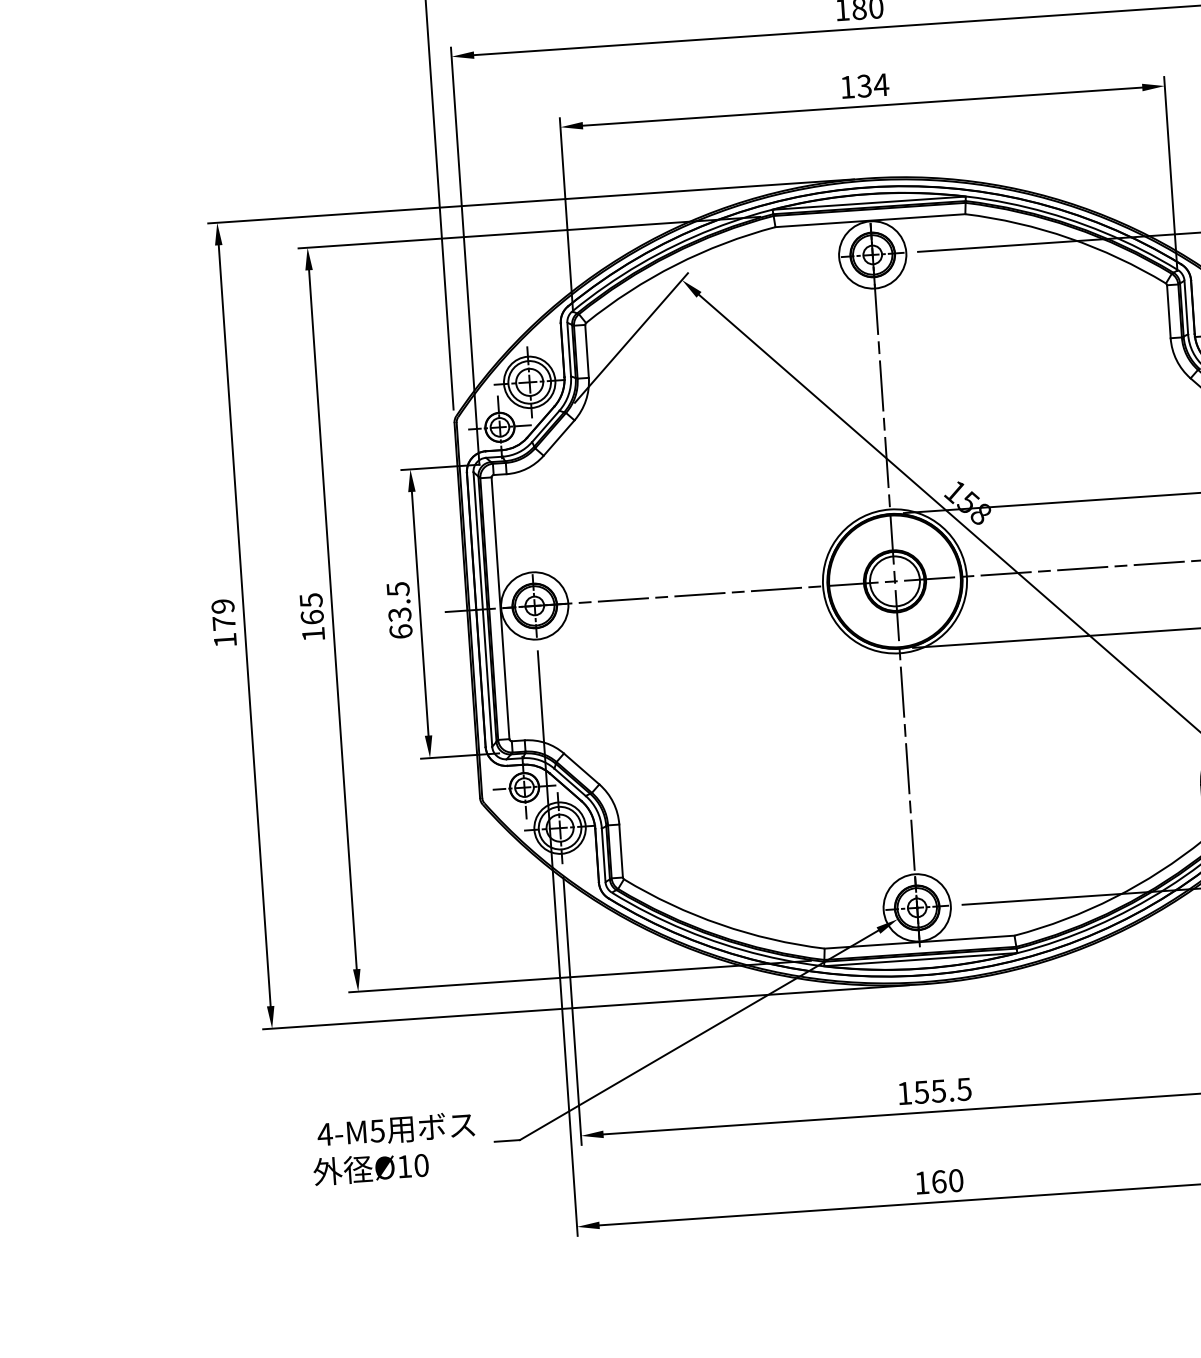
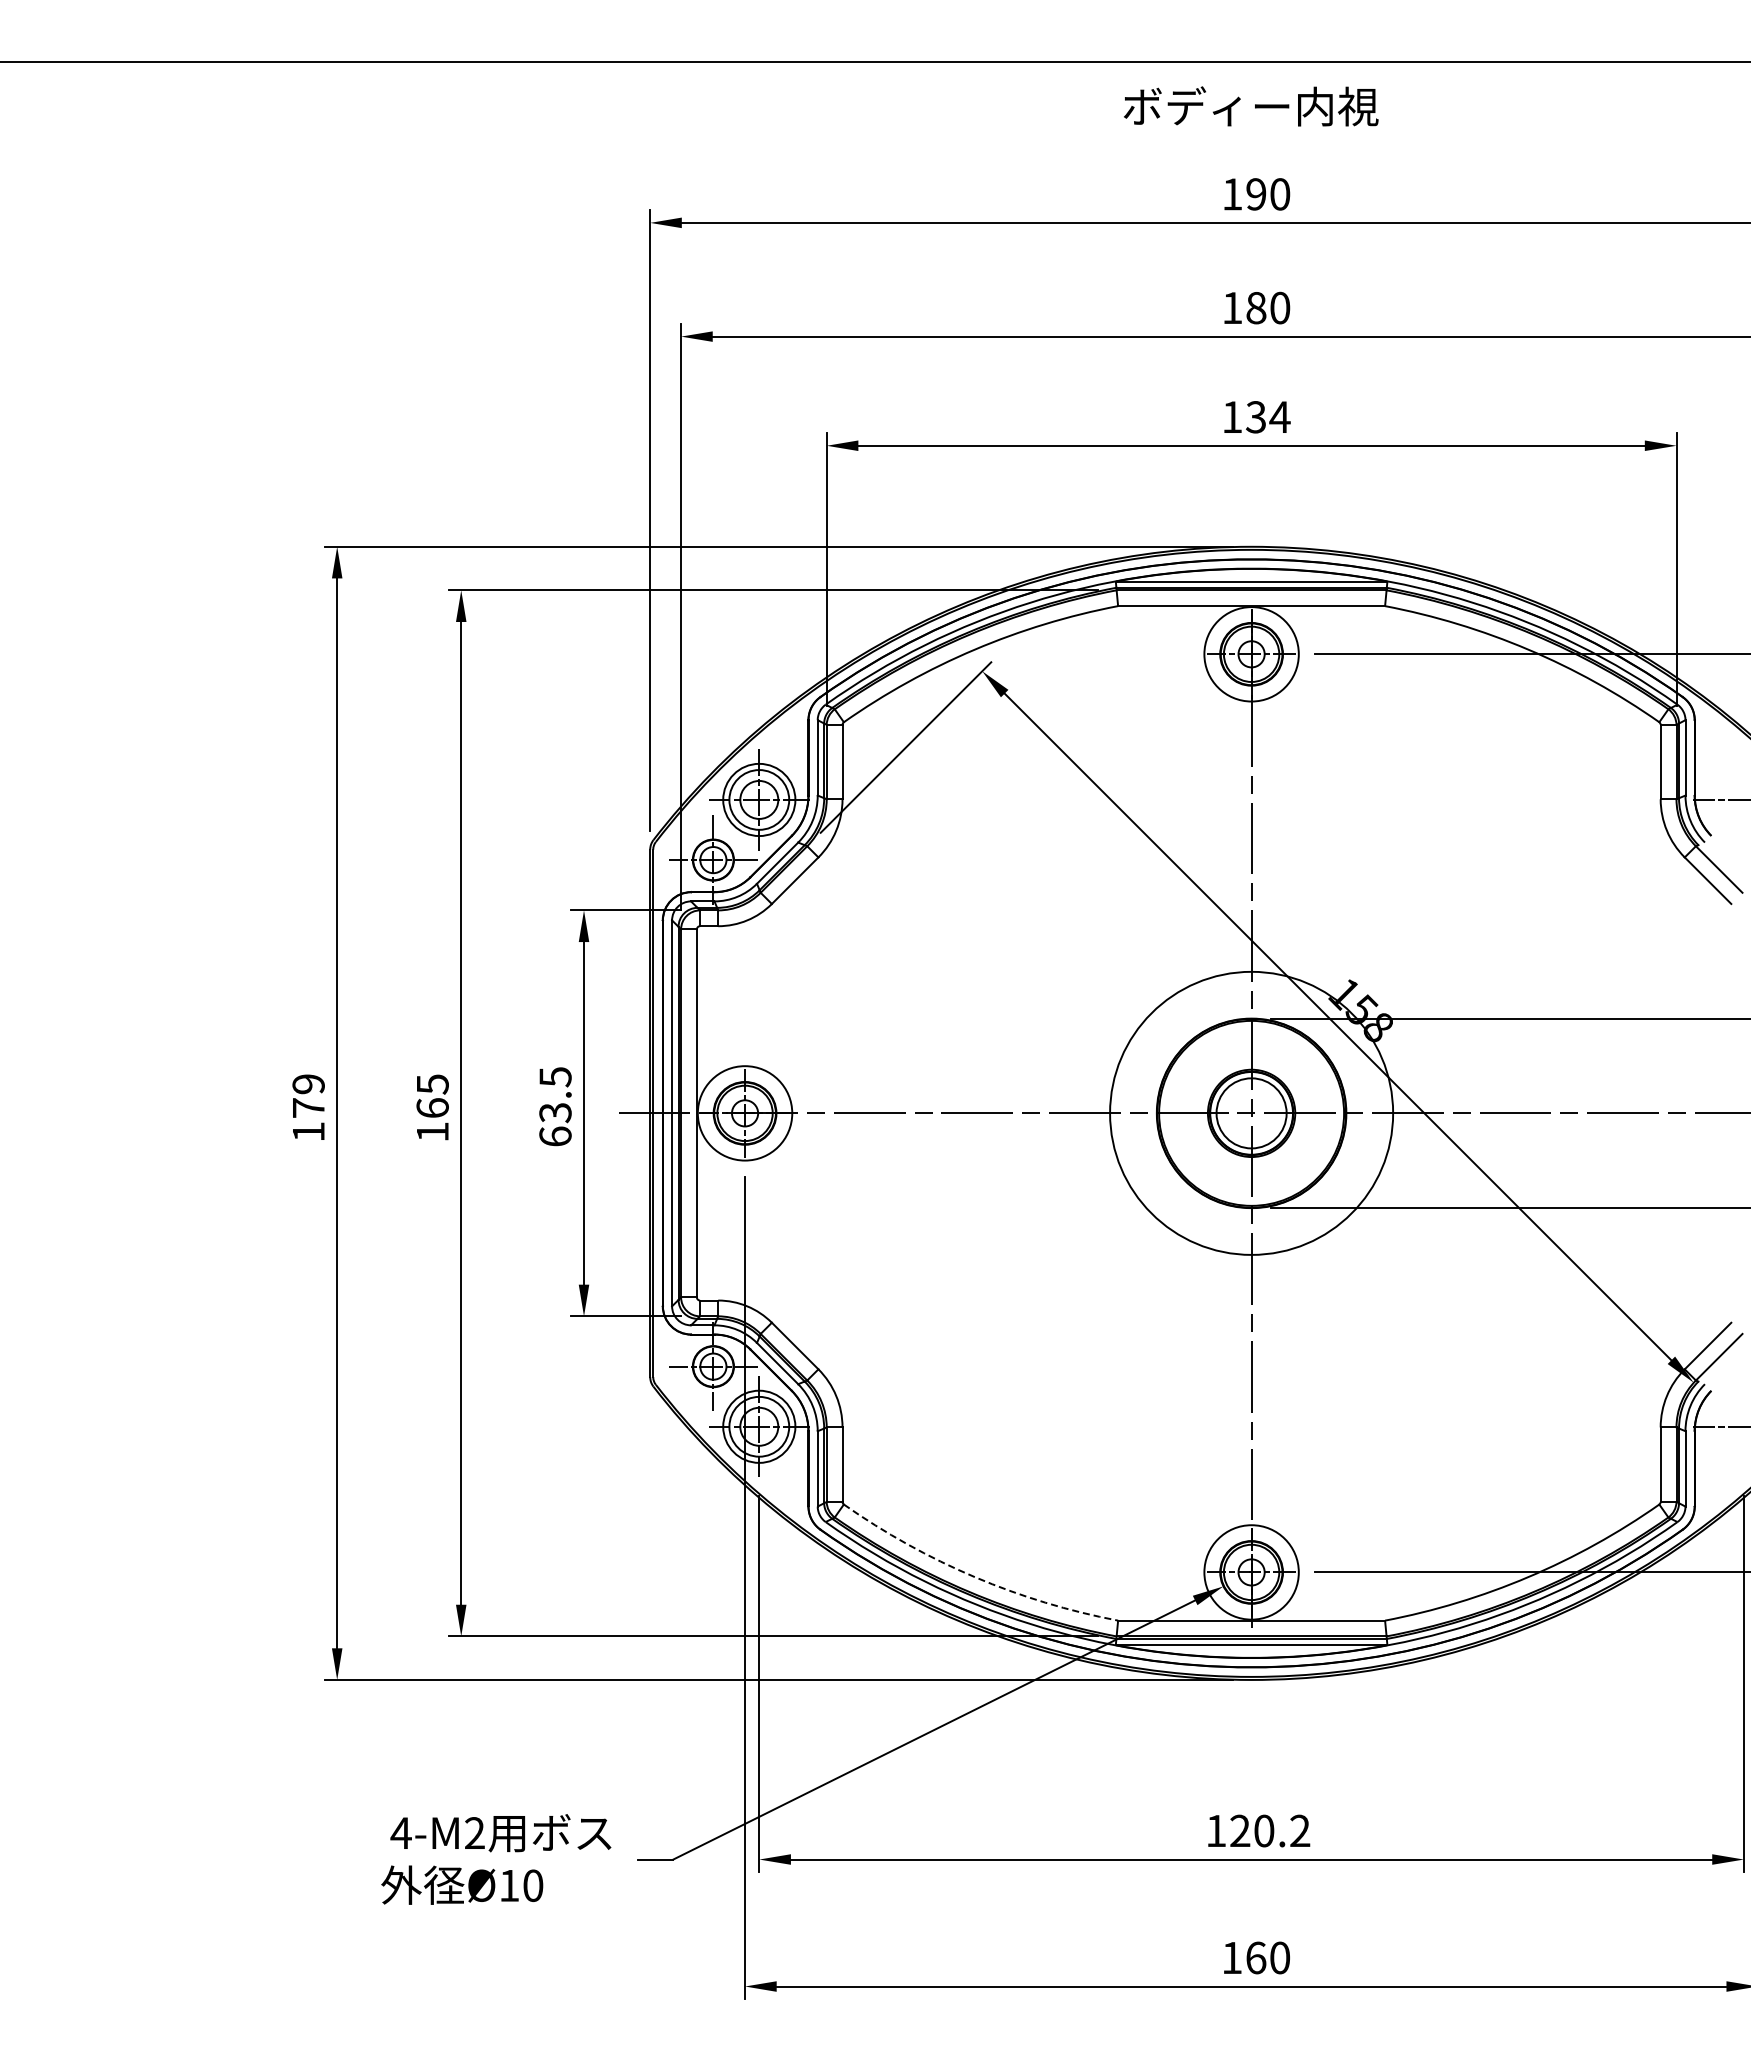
circle: (894, 581) -> (1251, 1113), size x1.4
arc: (720, 924) -> (974, 1577), solid -> dashed
text: (942, 1090) -> (1269, 1830), 155.5 -> 120.2
text: (377, 1131) -> (474, 1833), 4-M5 -> 4-M2

